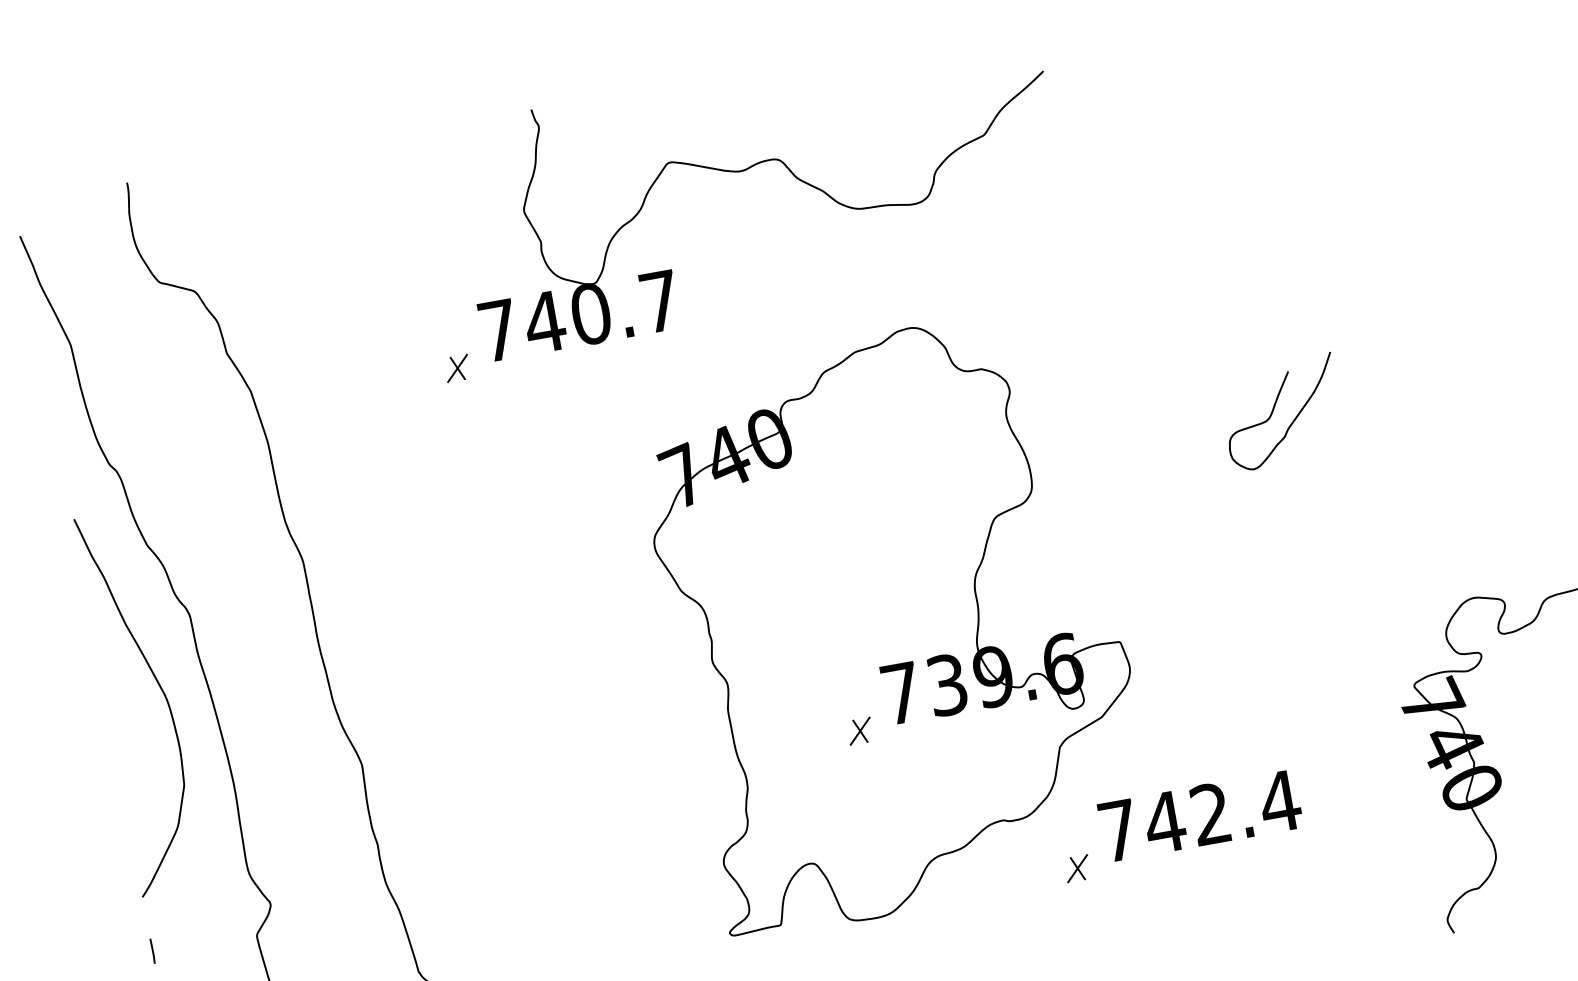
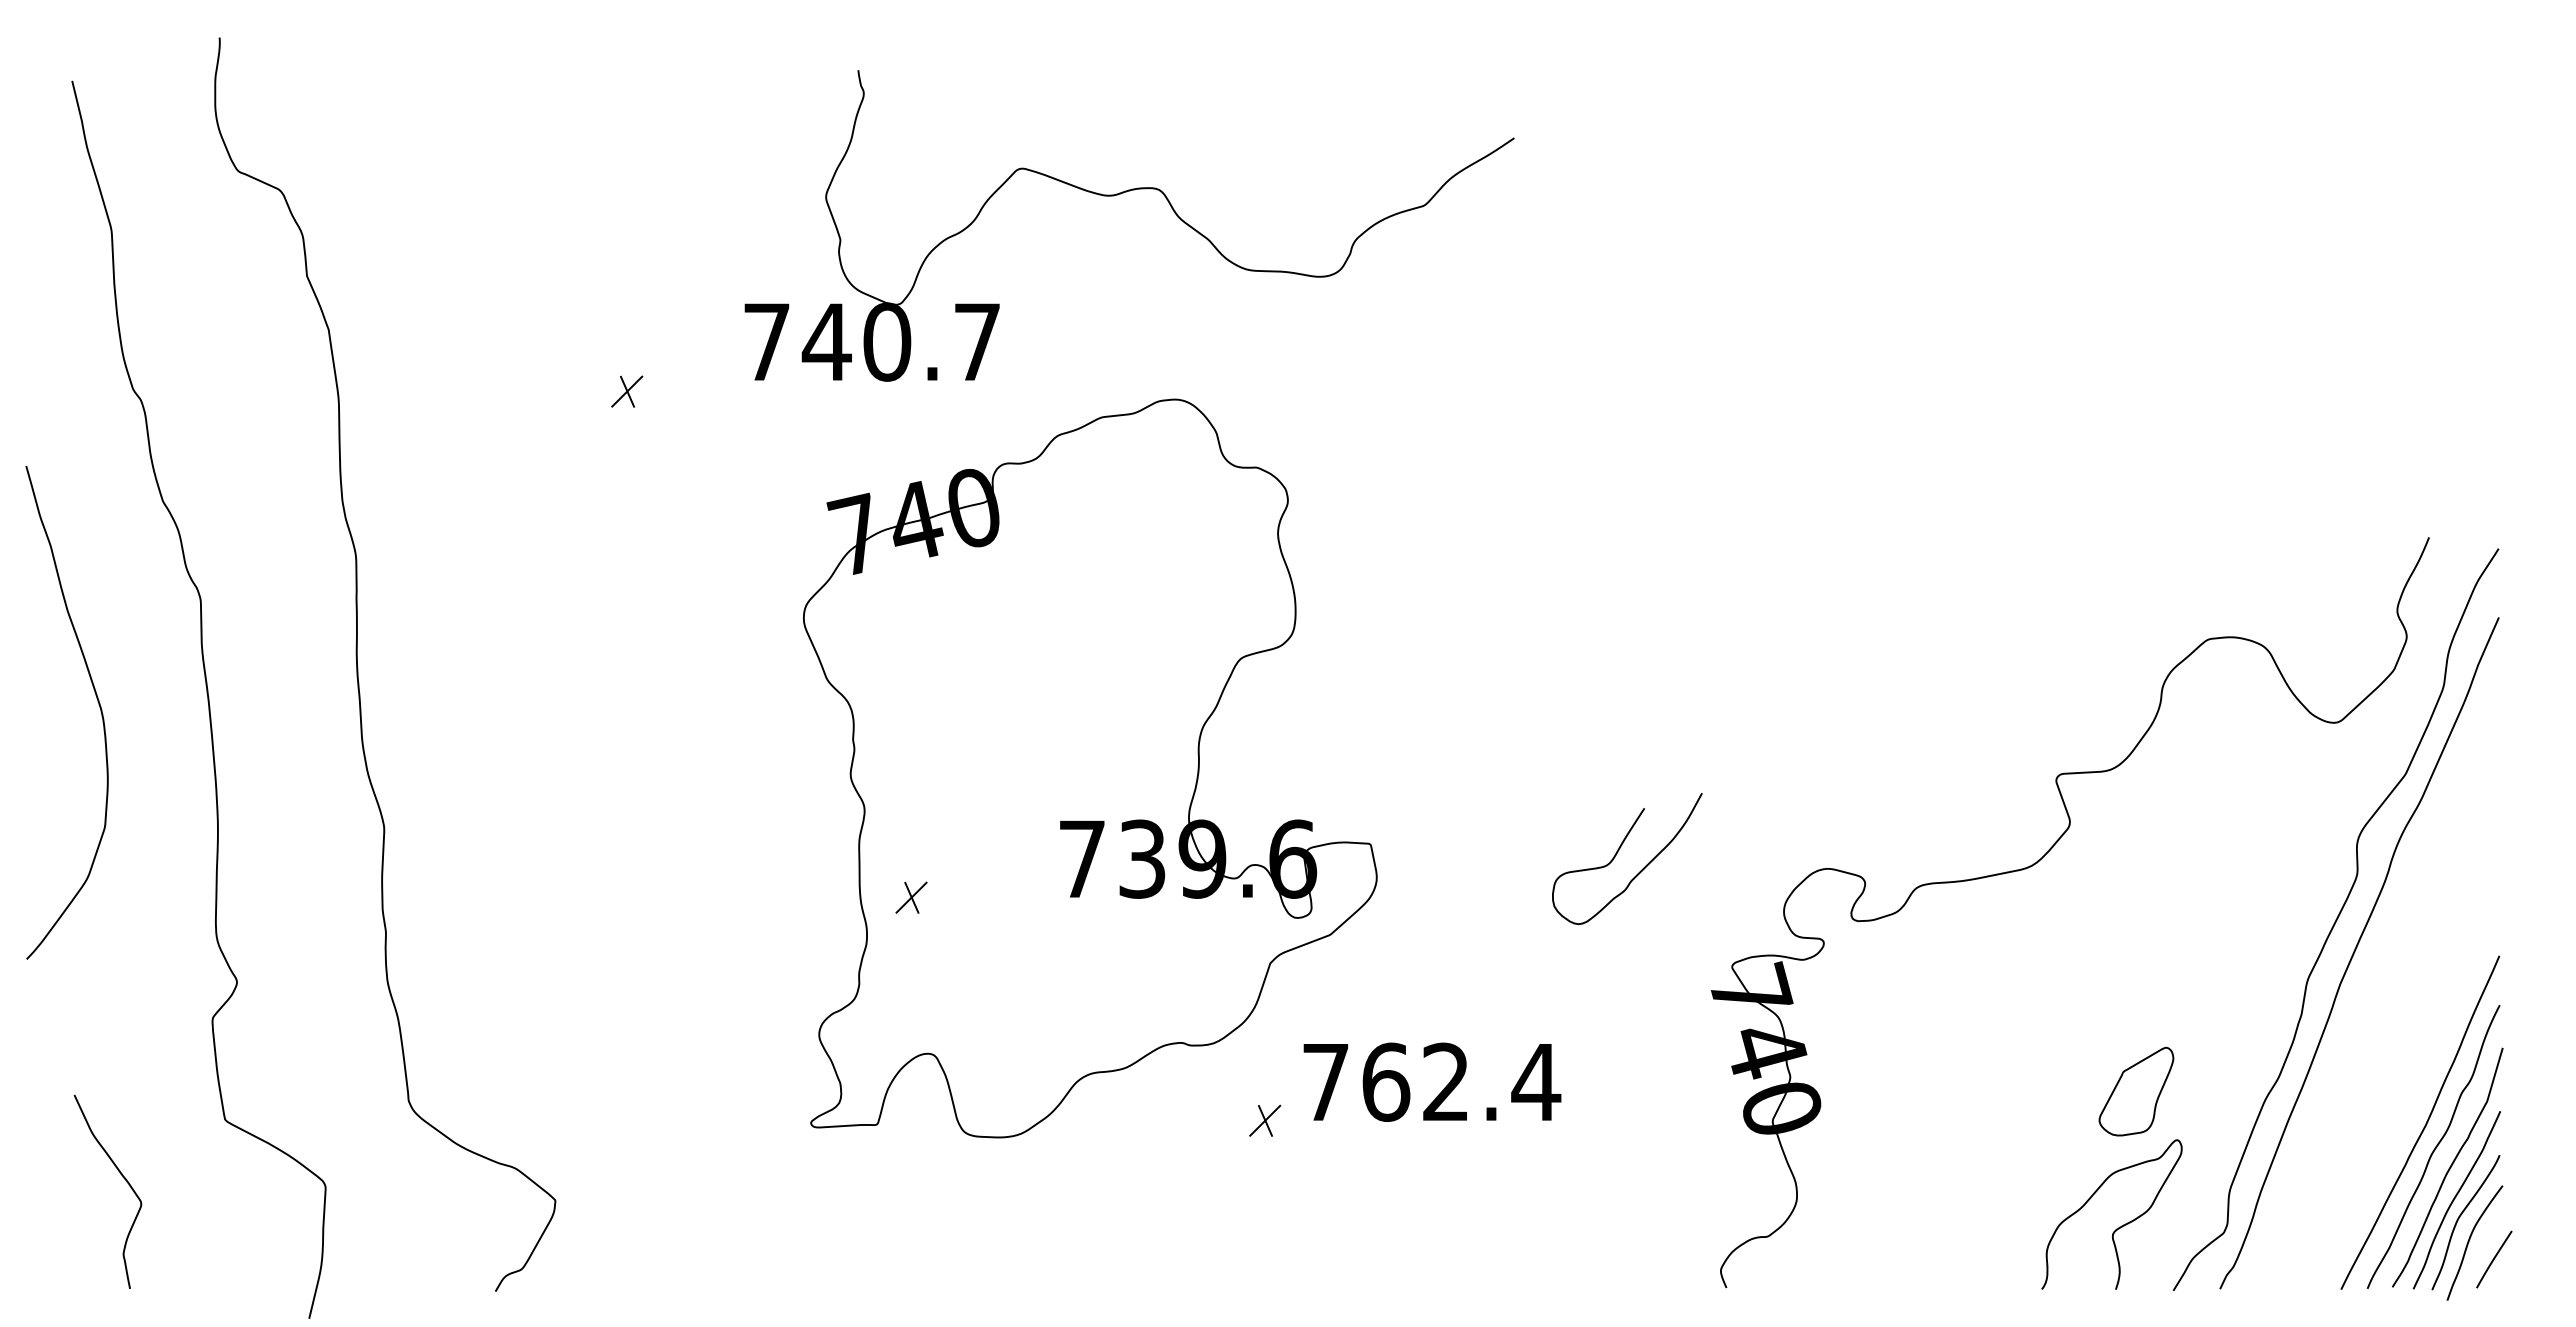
part: (749, 168) -> (1120, 194), moved
part: (457, 368) -> (627, 391), moved
curve: (1274, 408) -> (1618, 852), moved
curve: (161, 689) -> (97, 701), moved
part: (860, 731) -> (911, 897), moved
text: (1164, 821) -> (1385, 1081), 742.4 -> 762.4
line: (152, 950) -> (77, 1014), removed

